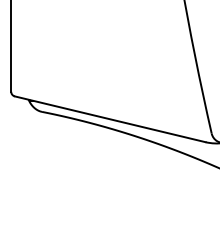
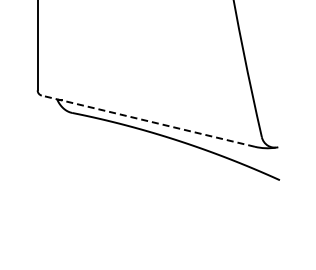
line: (110, 119) -> (148, 121), solid -> dashed

